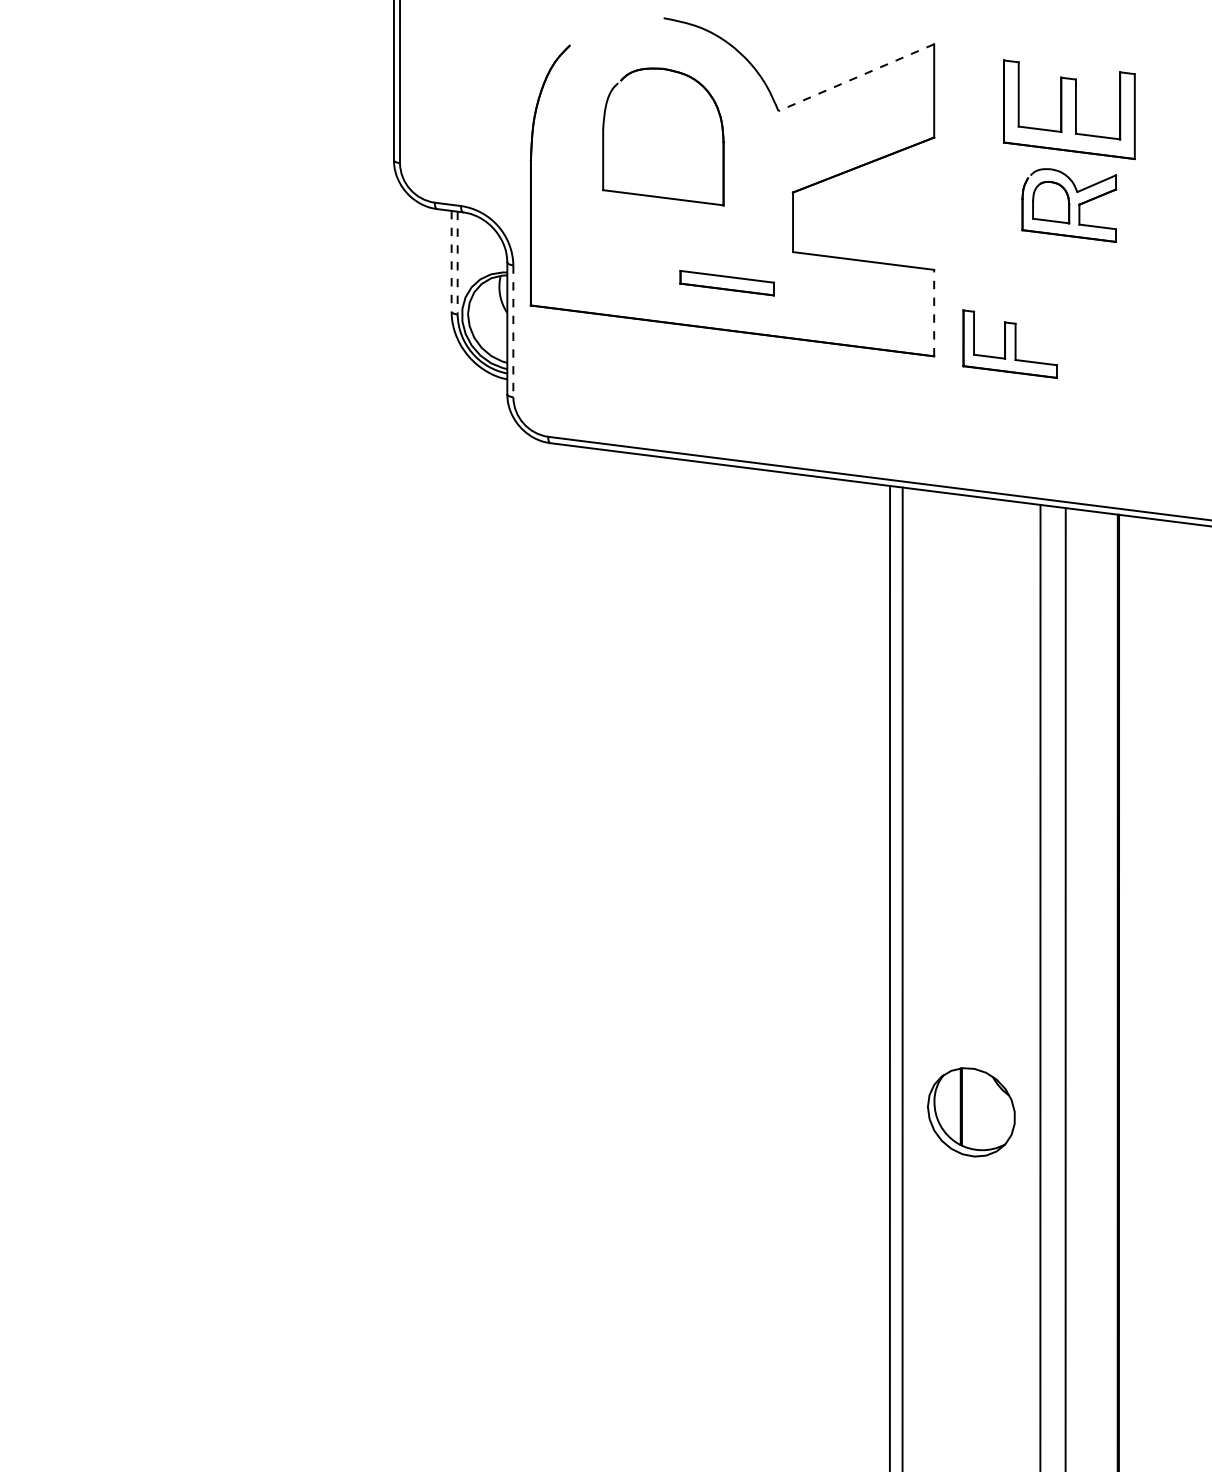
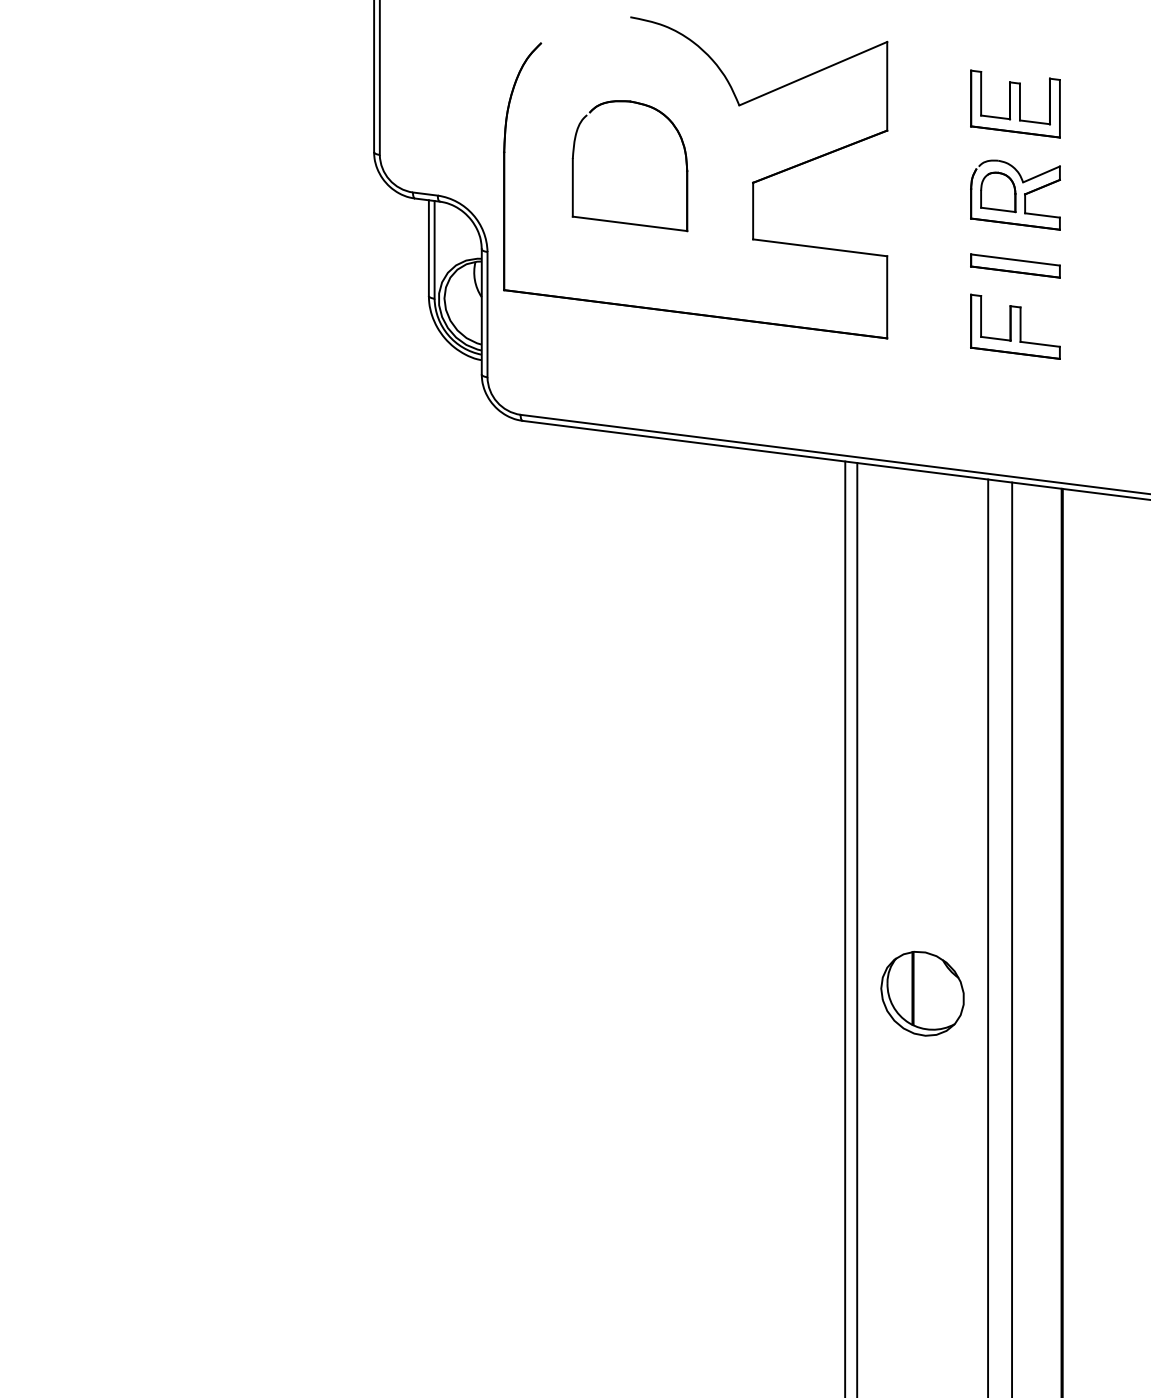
line: (856, 77) -> (813, 73), dashed -> solid
part: (1068, 109) -> (1014, 103), size x0.71
part: (721, 131) -> (685, 160), moved
line: (451, 261) -> (428, 248), dashed -> solid
line: (457, 263) -> (434, 250), dashed -> solid
part: (726, 282) -> (1014, 265), moved
line: (934, 312) -> (887, 296), dashed -> solid
line: (513, 331) -> (487, 314), dashed -> solid
part: (1009, 343) -> (1014, 326), moved
part: (971, 1112) -> (922, 993), moved

